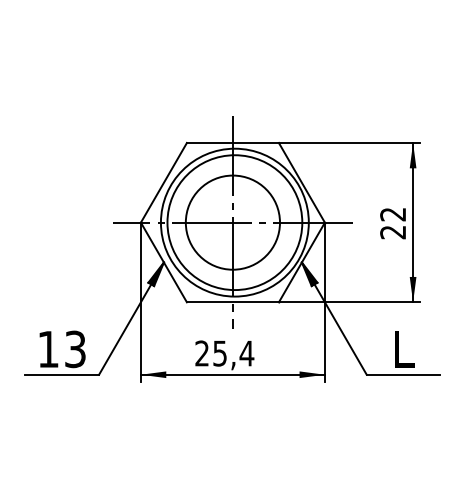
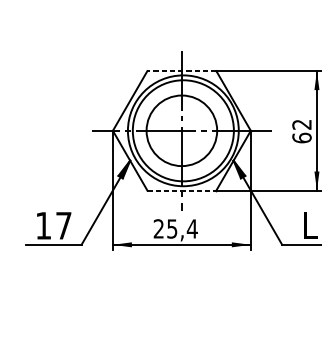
line: (232, 142) -> (181, 70), solid -> dashed
text: (393, 232) -> (302, 138), 22 -> 62
line: (232, 302) -> (181, 190), solid -> dashed
text: (75, 349) -> (63, 225), 13 -> 17

